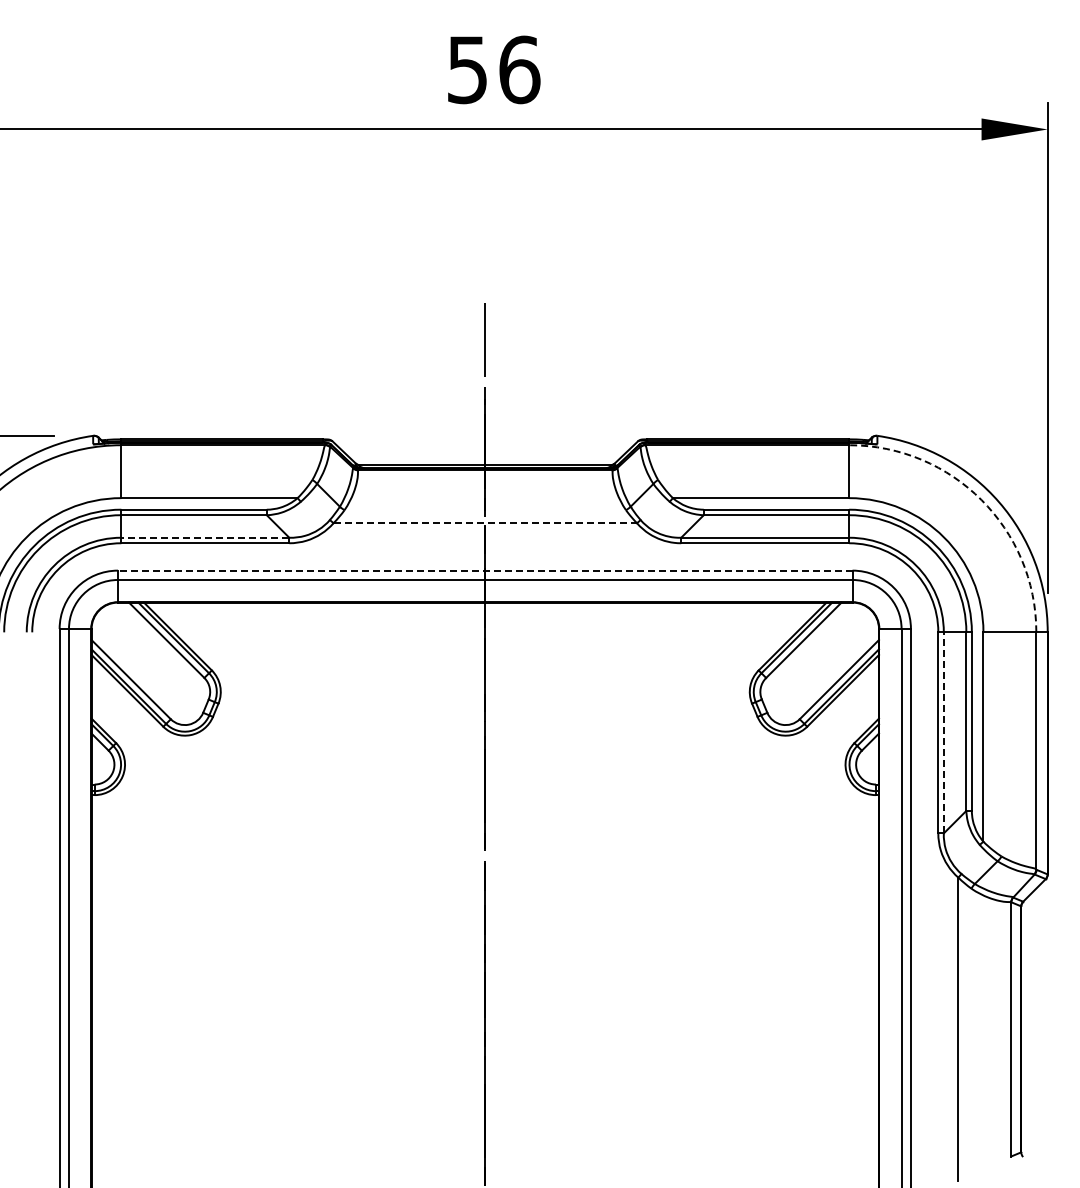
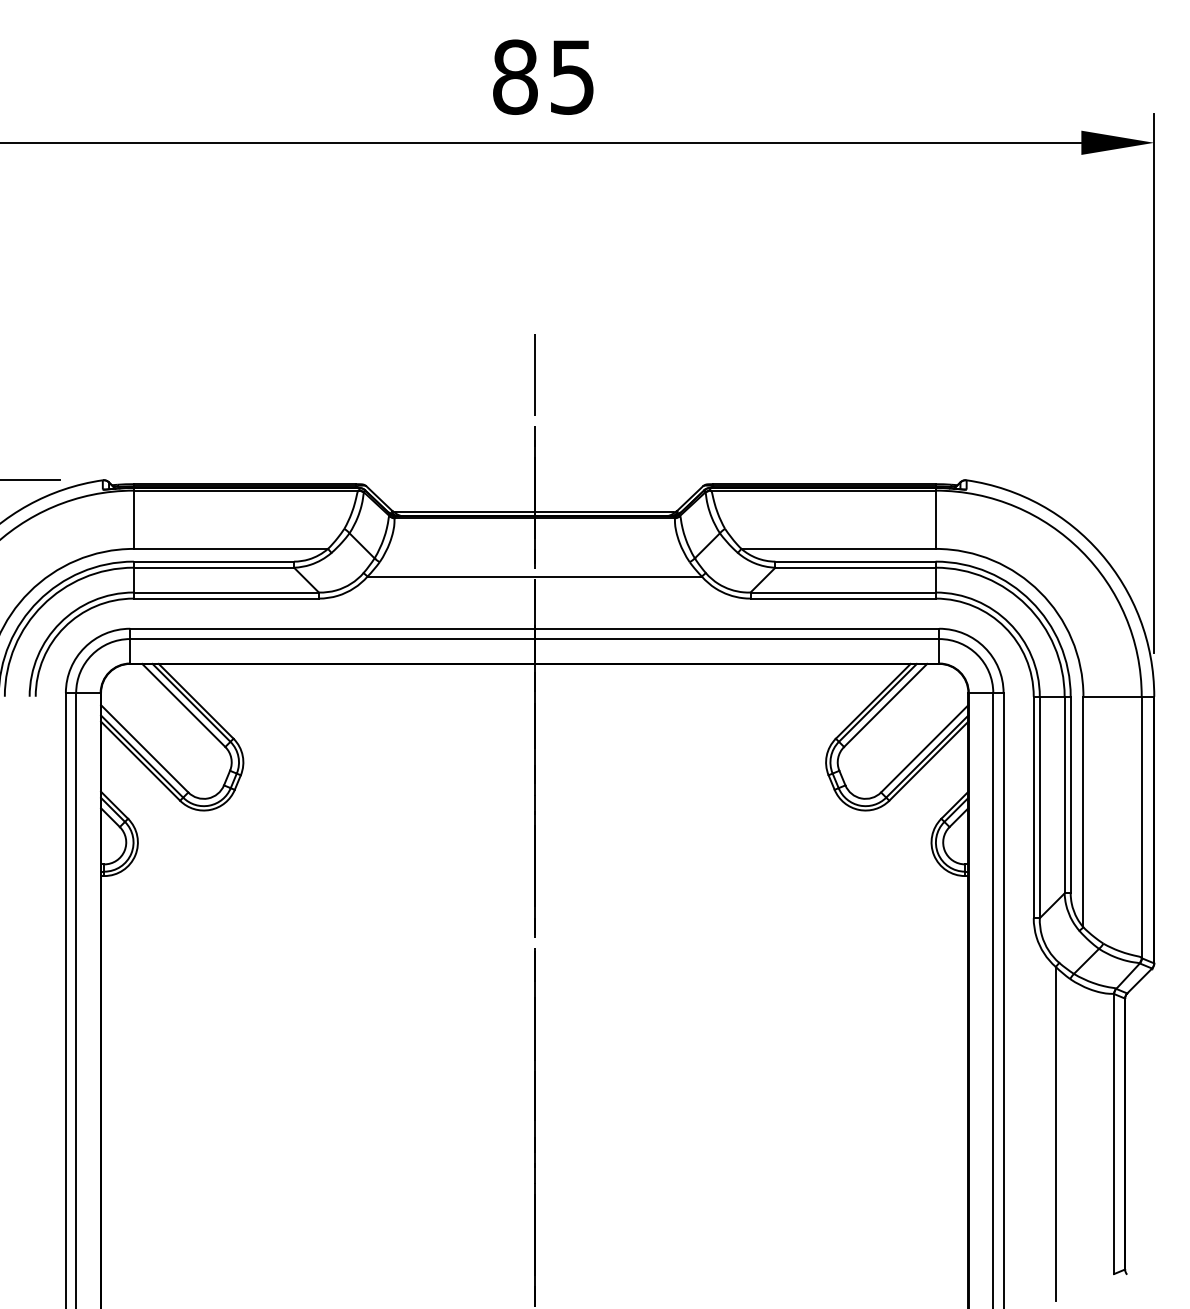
text: (493, 69) -> (543, 76), 56 -> 85
arc: (981, 500) -> (1081, 551), dashed -> solid
line: (485, 523) -> (534, 576), dashed -> solid
line: (205, 537) -> (226, 592), dashed -> solid
line: (484, 570) -> (533, 628), dashed -> solid
line: (943, 732) -> (1039, 807), dashed -> solid

